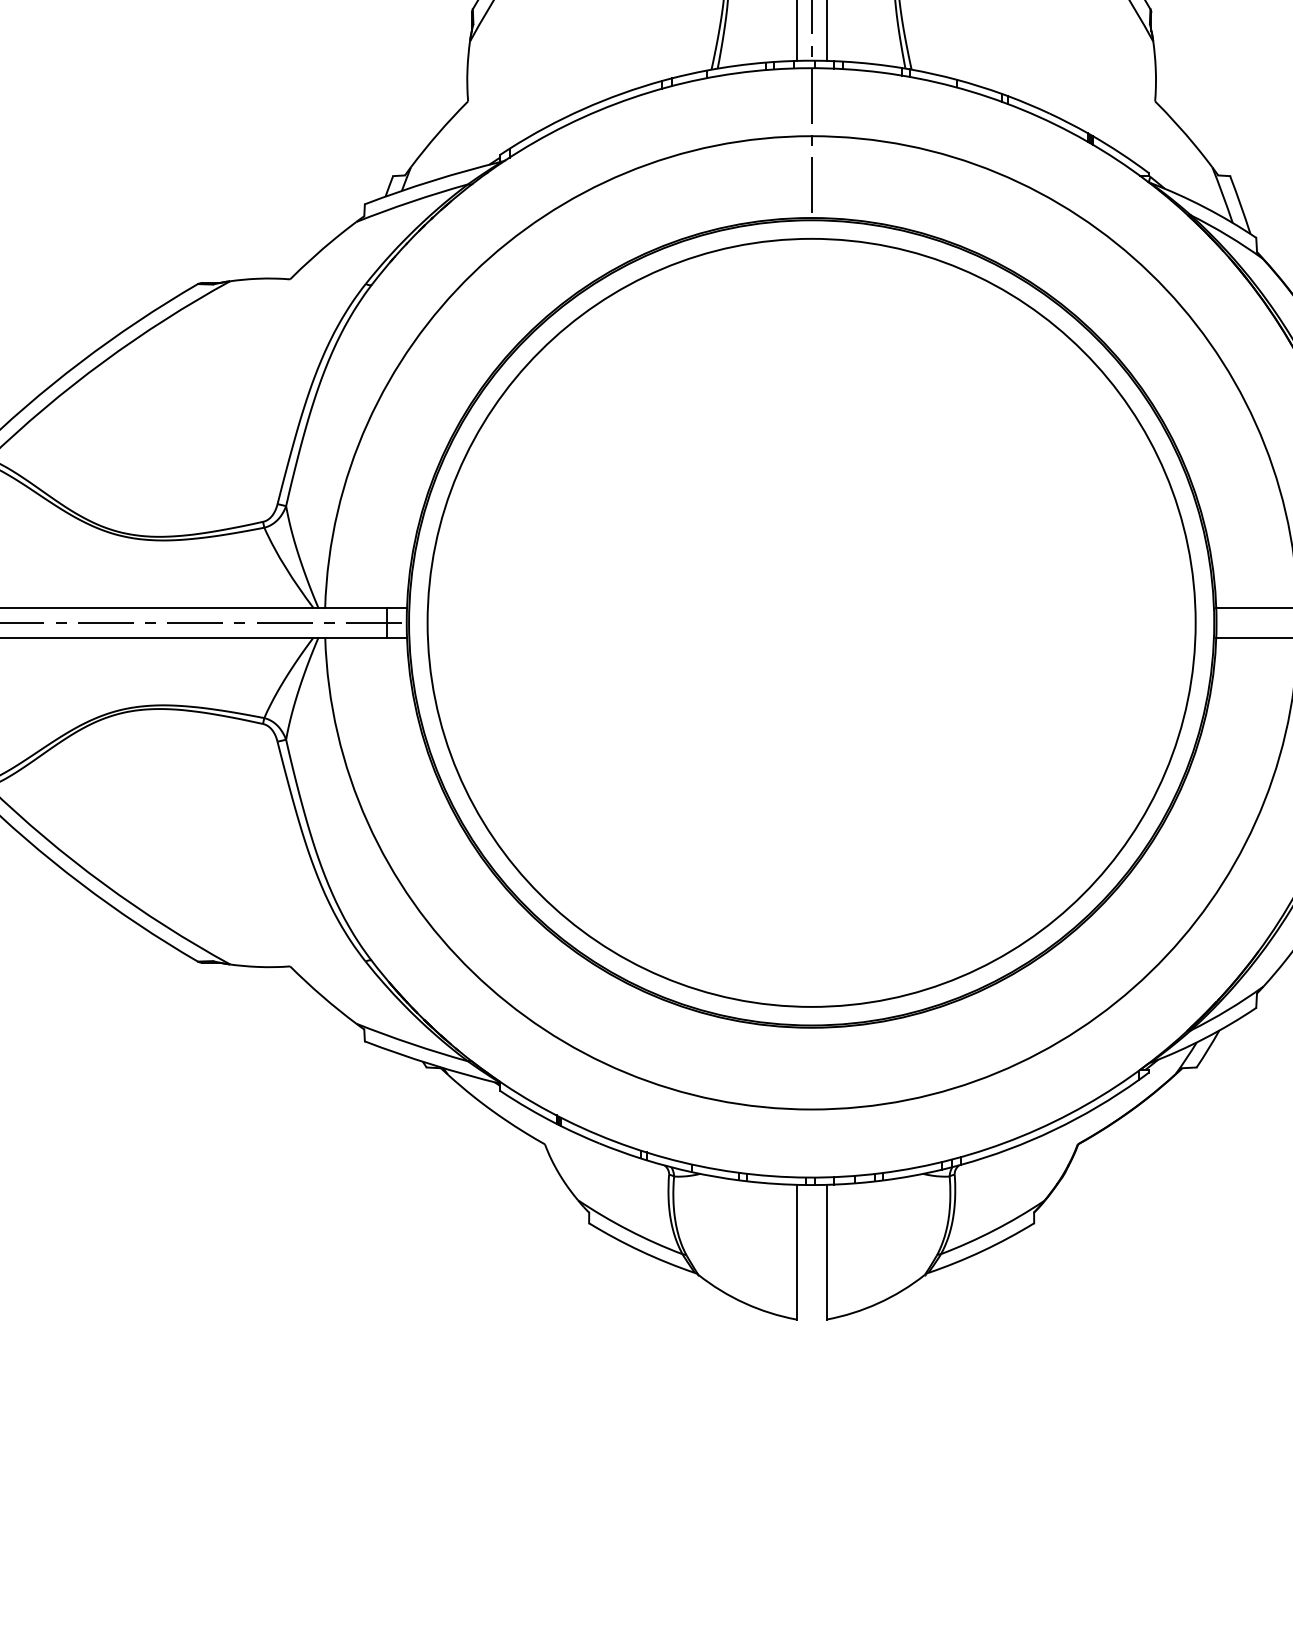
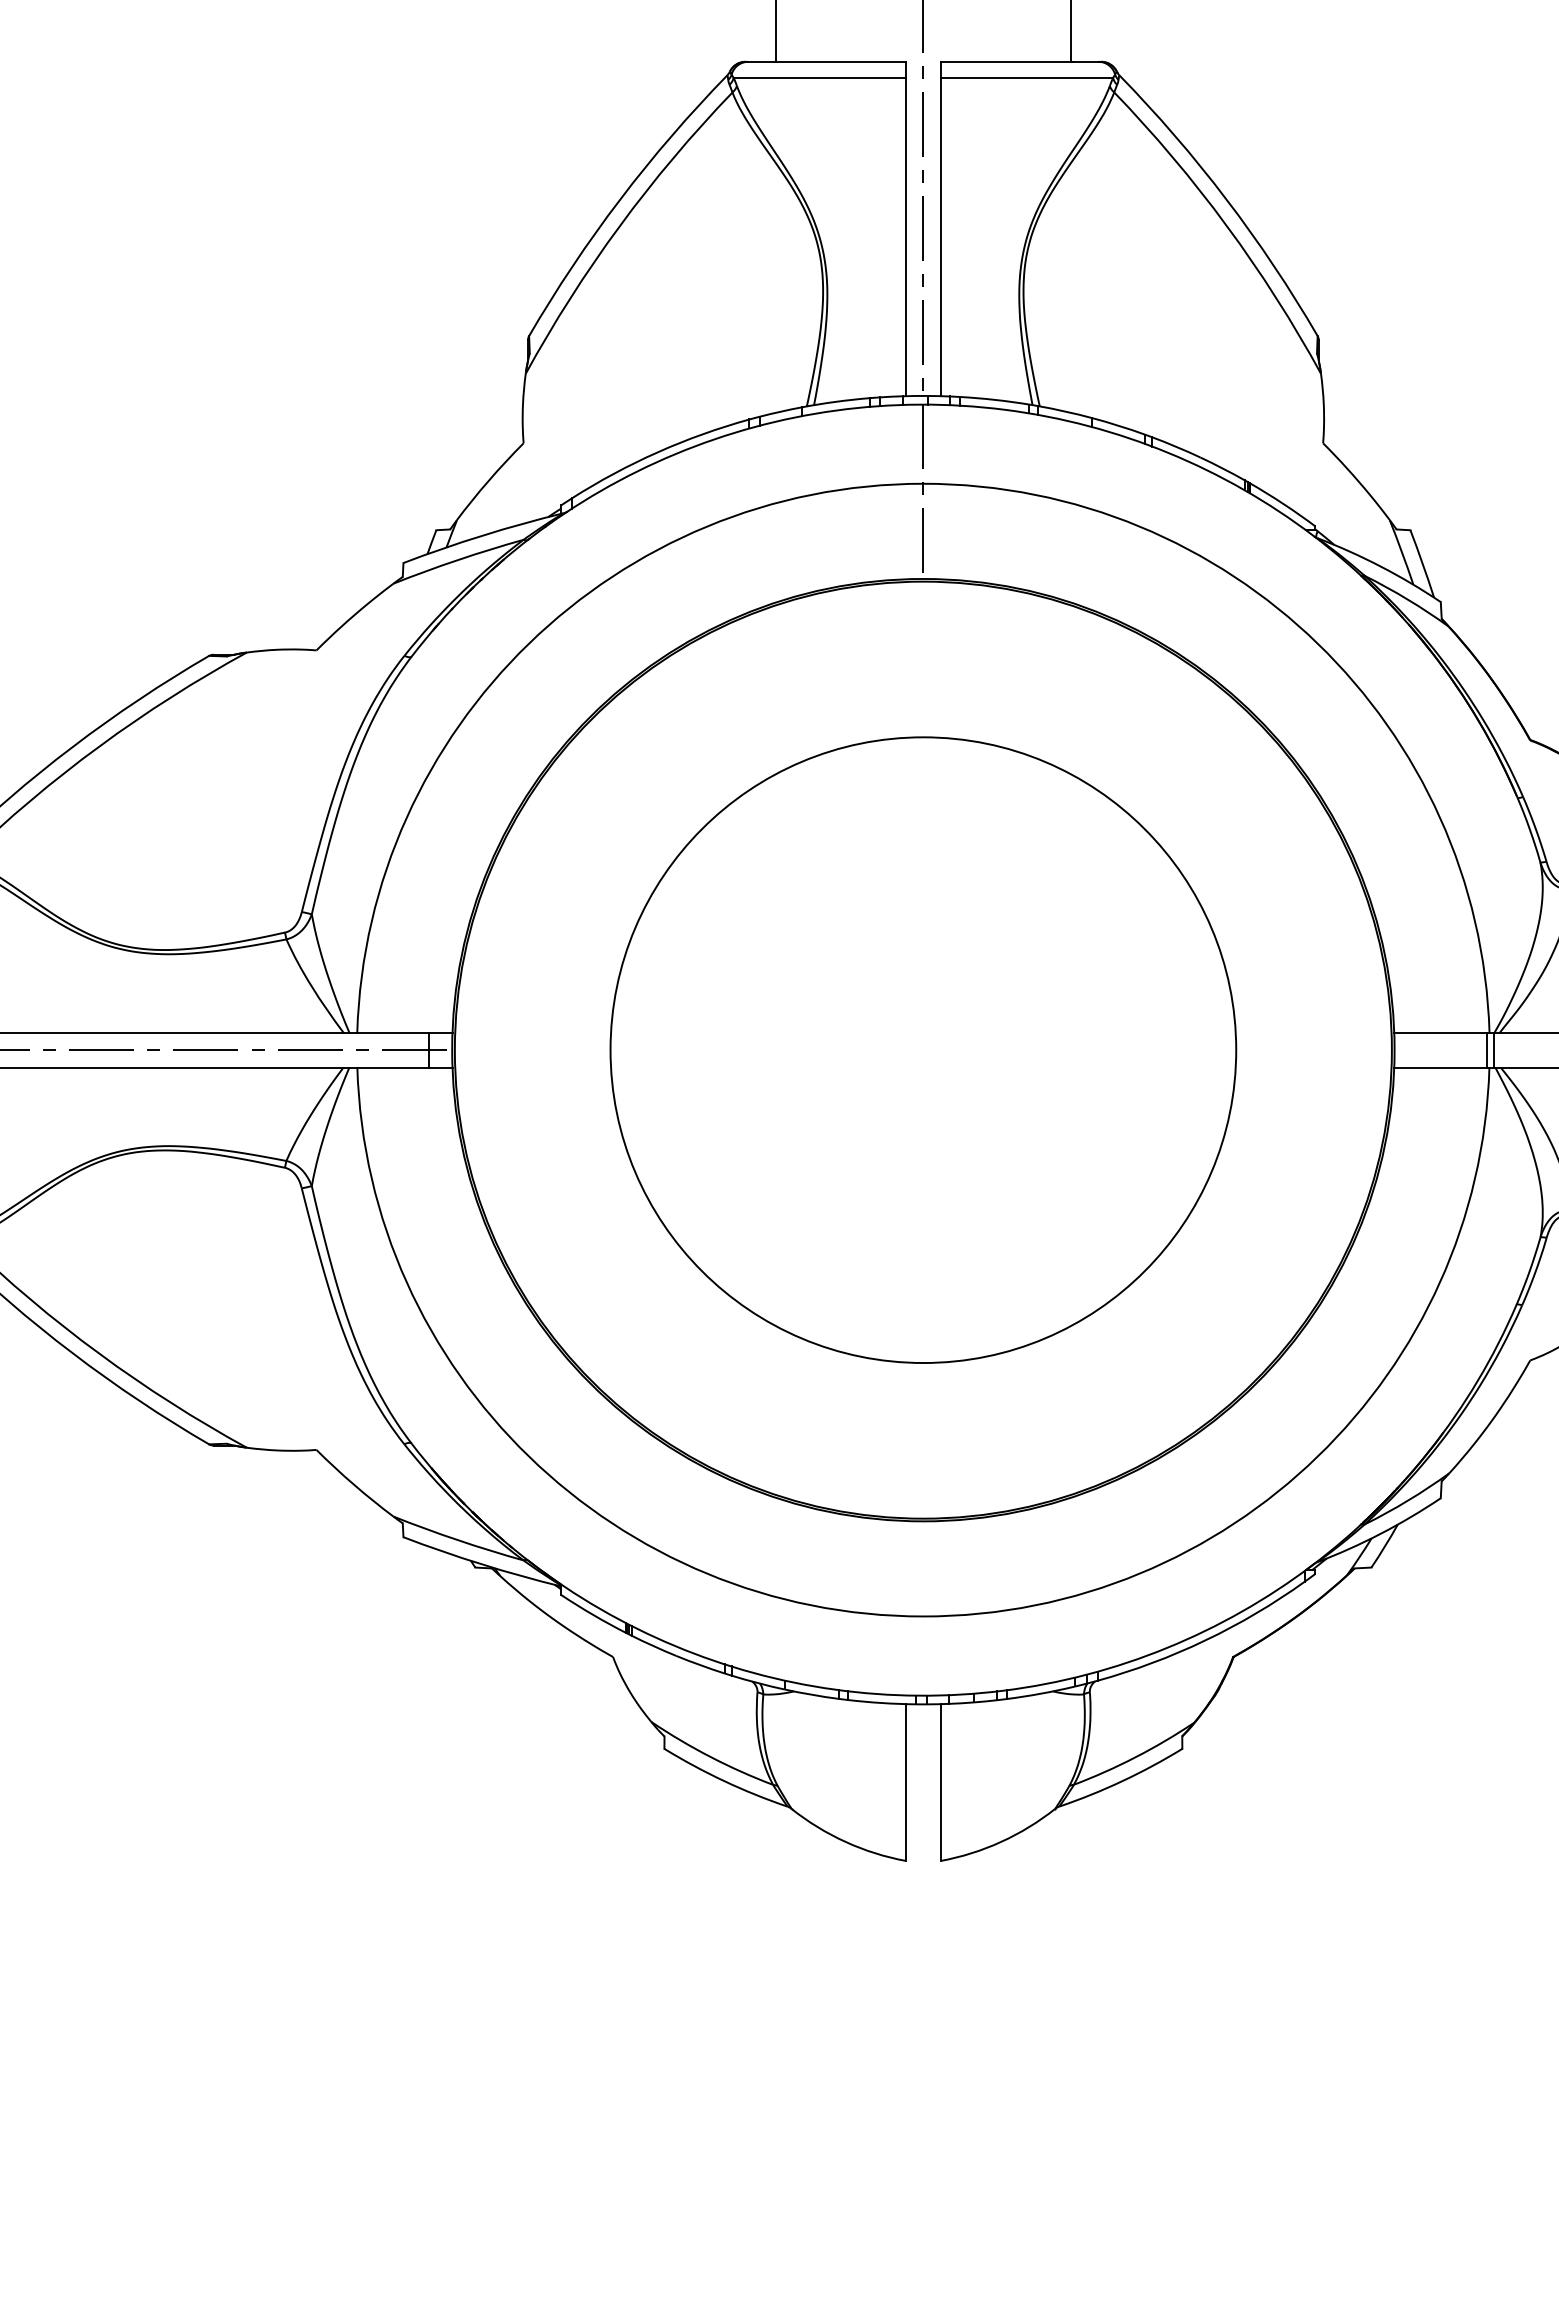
circle: (811, 623) -> (923, 1050), size x0.7

